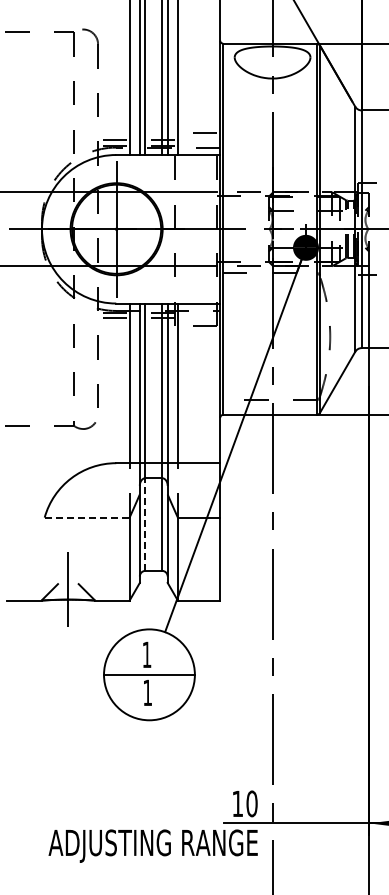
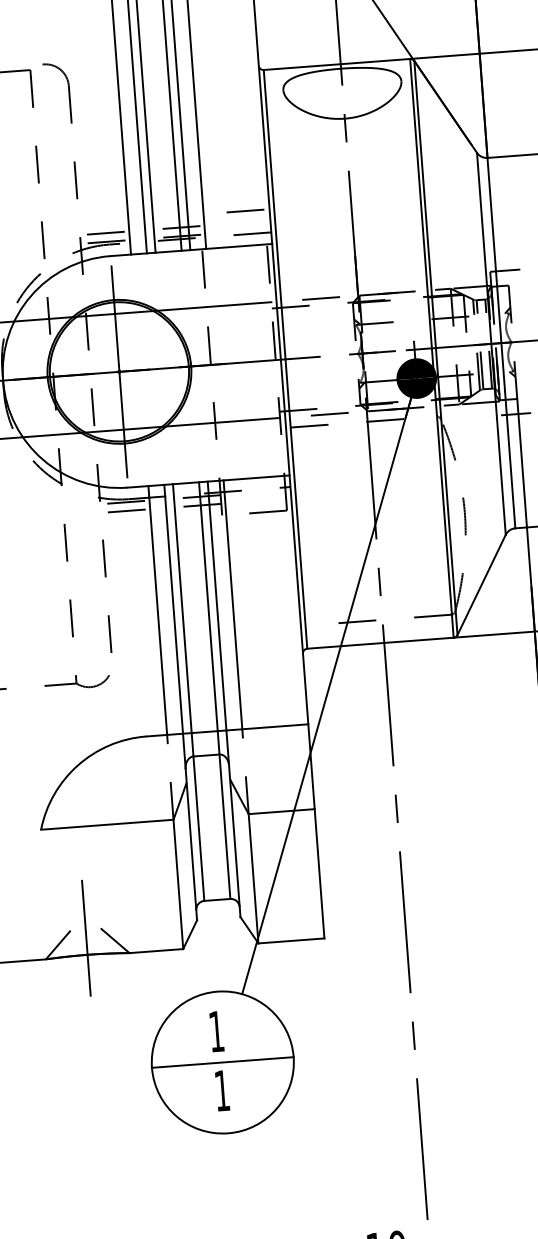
line: (87, 517) -> (107, 824), dashed -> solid
line: (145, 524) -> (199, 828), dashed -> solid

